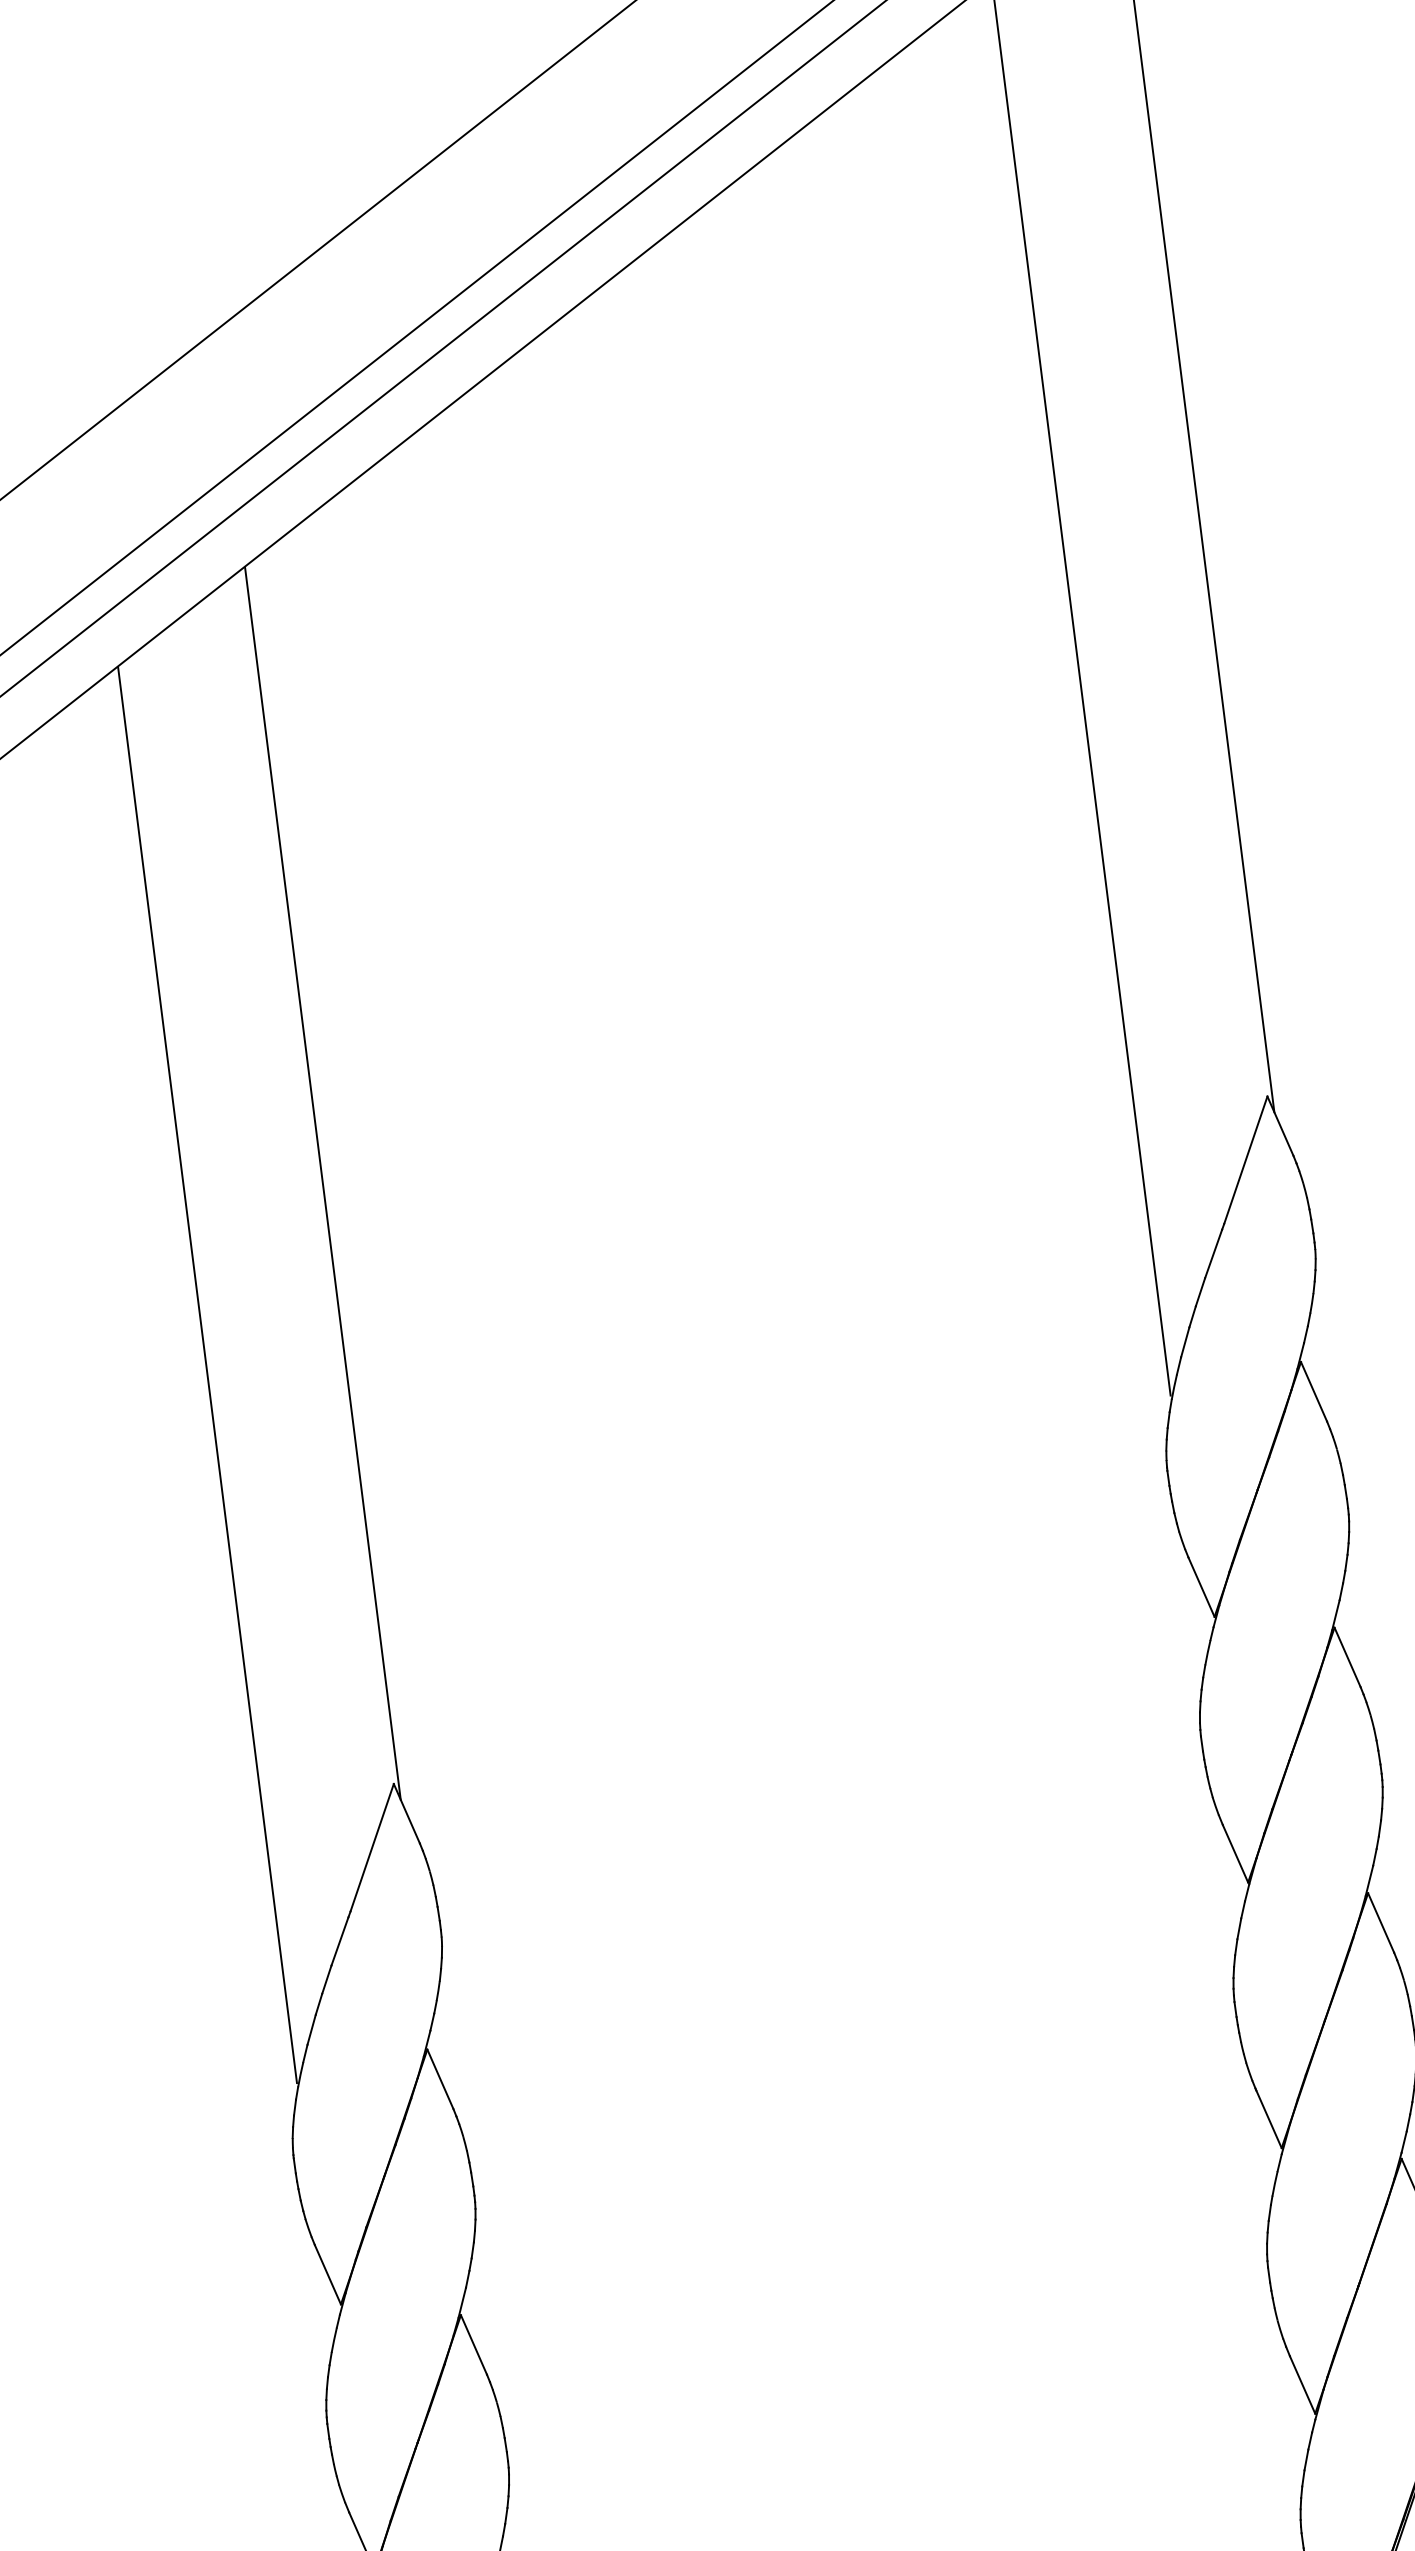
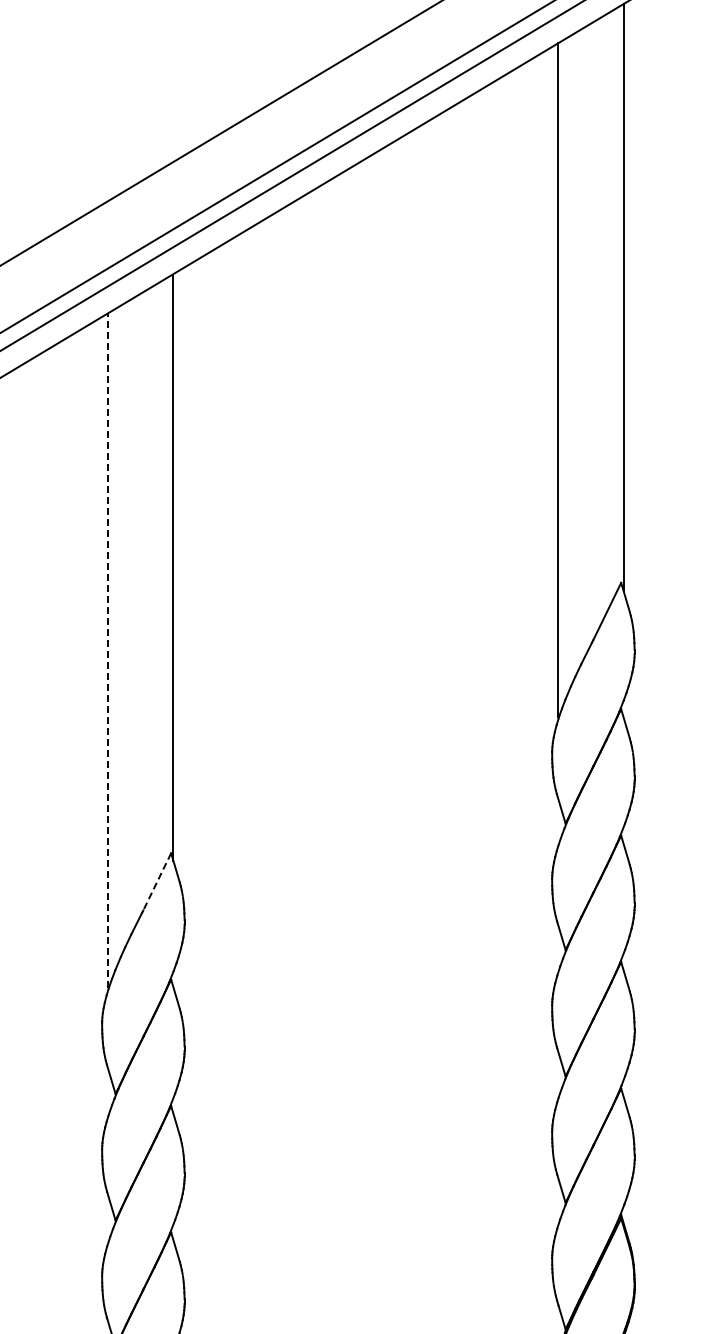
line: (208, 1374) -> (108, 650), solid -> dashed
line: (372, 1846) -> (157, 881), solid -> dashed

